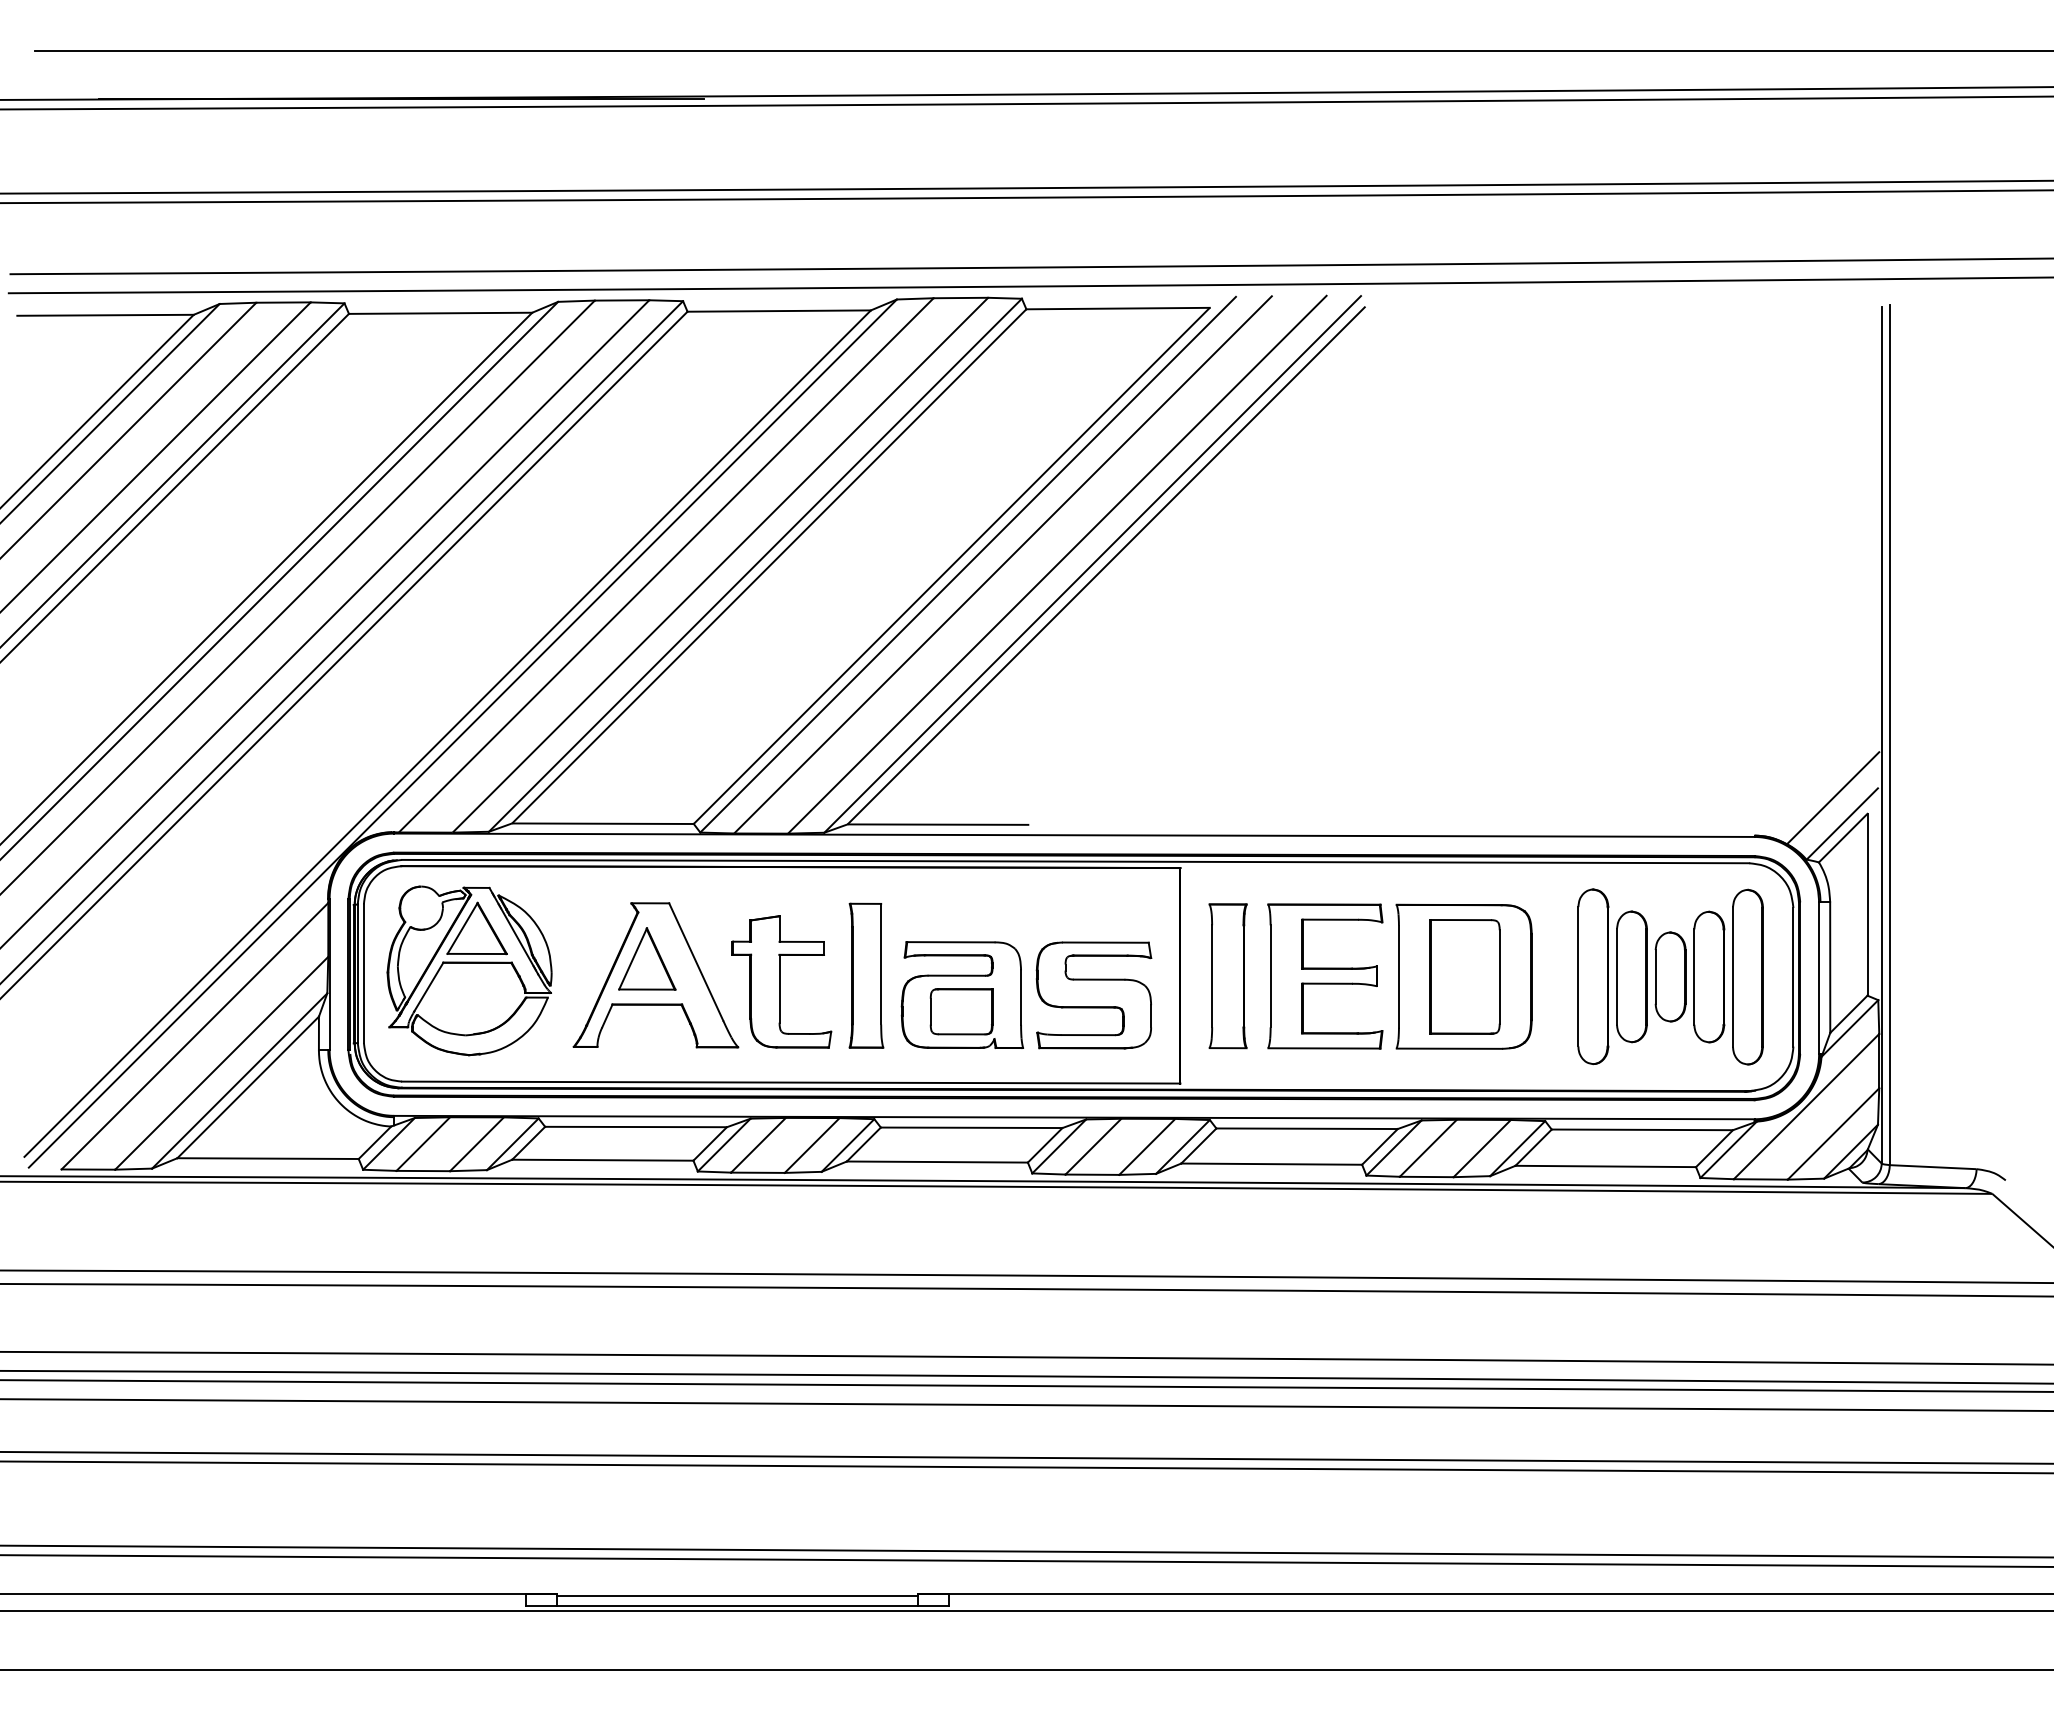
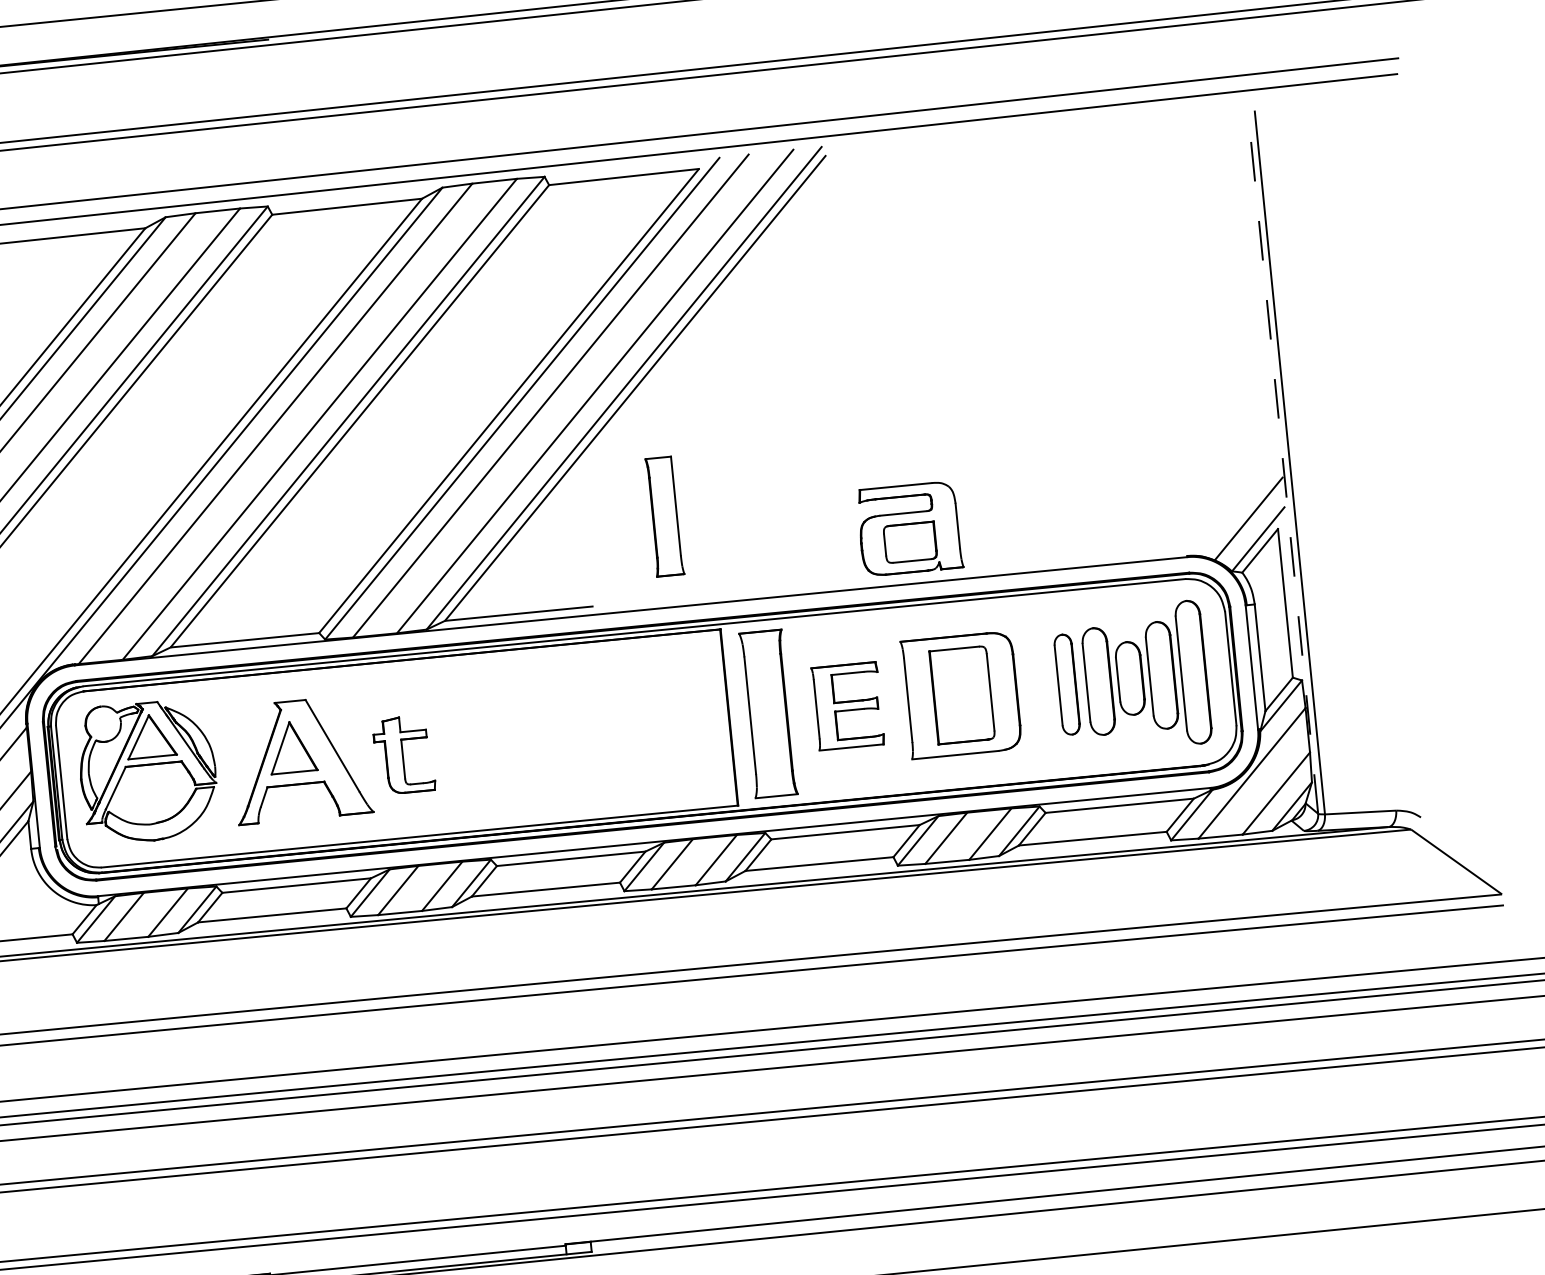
line: (1881, 734) -> (1282, 462), solid -> dashed
part: (866, 975) -> (664, 516), moved
part: (1227, 976) -> (768, 714), size x1.4
part: (1325, 976) -> (848, 706), size x0.7
part: (1593, 976) -> (1067, 684), size x0.7
part: (781, 981) -> (403, 754), size x0.7
part: (962, 994) -> (909, 528), moved
part: (1093, 995) -> (659, 740), removed

